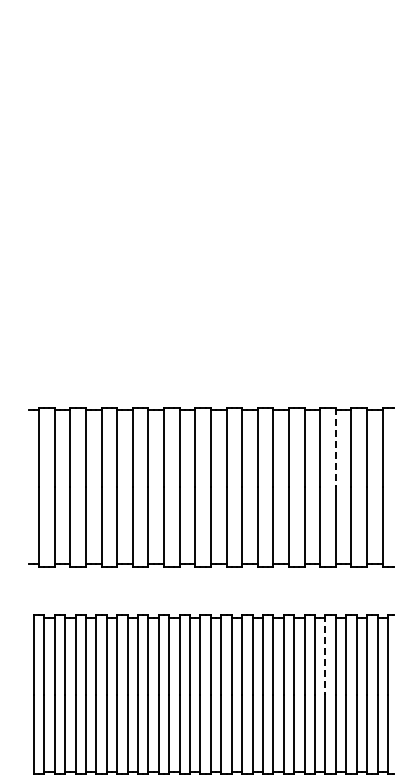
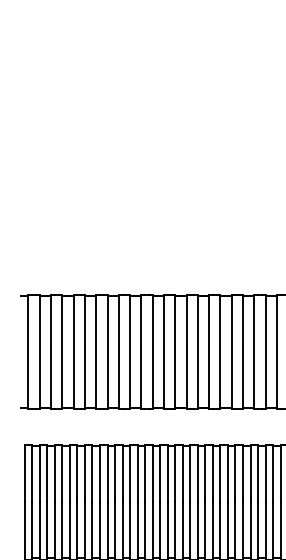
line: (335, 447) -> (242, 323), dashed -> solid
line: (325, 655) -> (235, 473), dashed -> solid

